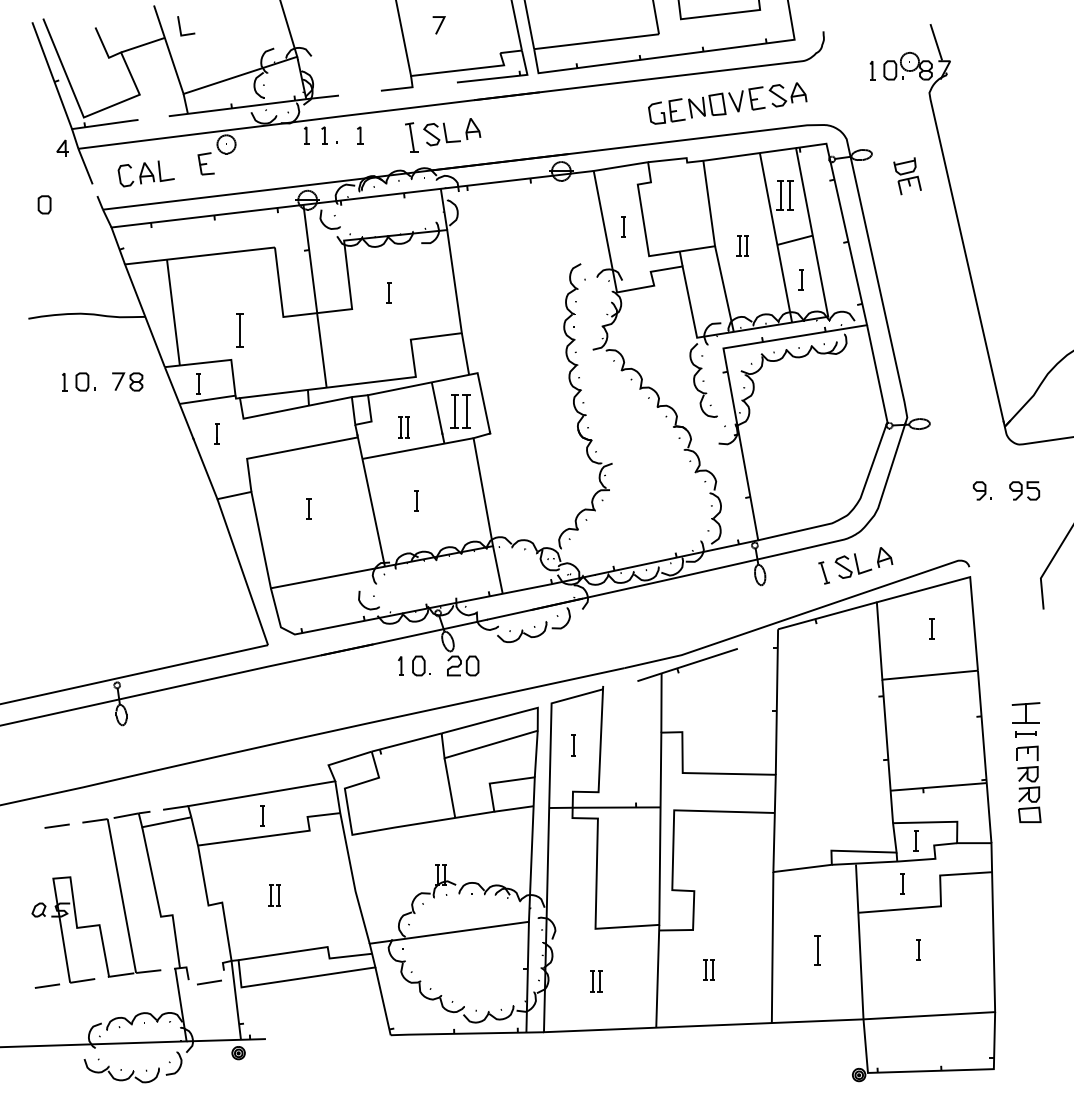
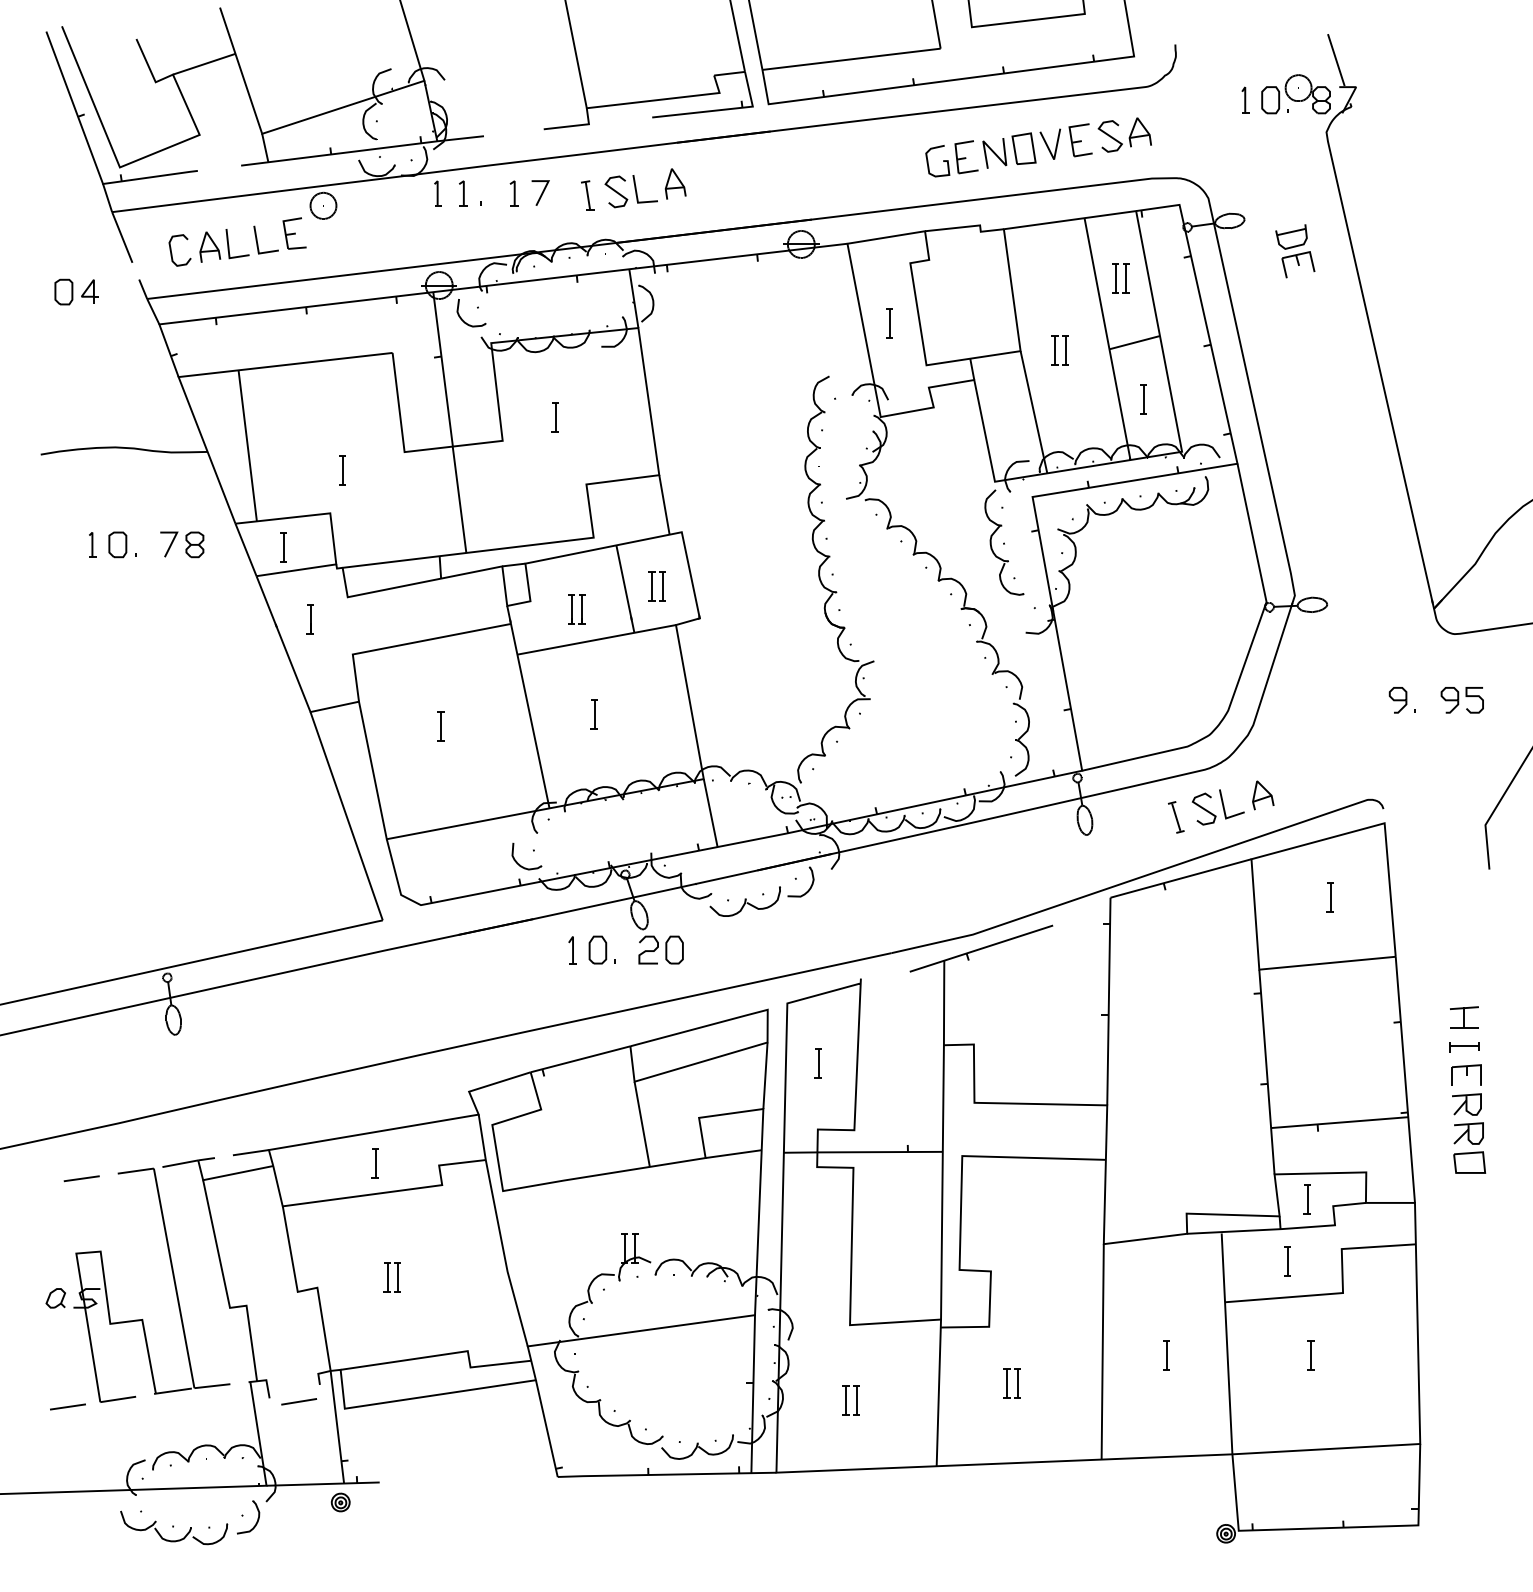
line: (180, 25) -> (257, 239), moved
line: (439, 25) -> (541, 192), moved
part: (411, 137) -> (587, 195), size x0.71
part: (62, 148) -> (89, 291), moved
part: (785, 195) -> (1120, 278), size x0.71
part: (239, 329) -> (342, 470), size x0.62
part: (459, 411) -> (656, 586), size x0.62
part: (1026, 713) -> (1464, 1017), size x0.71
part: (817, 950) -> (1166, 1355), size x0.71

